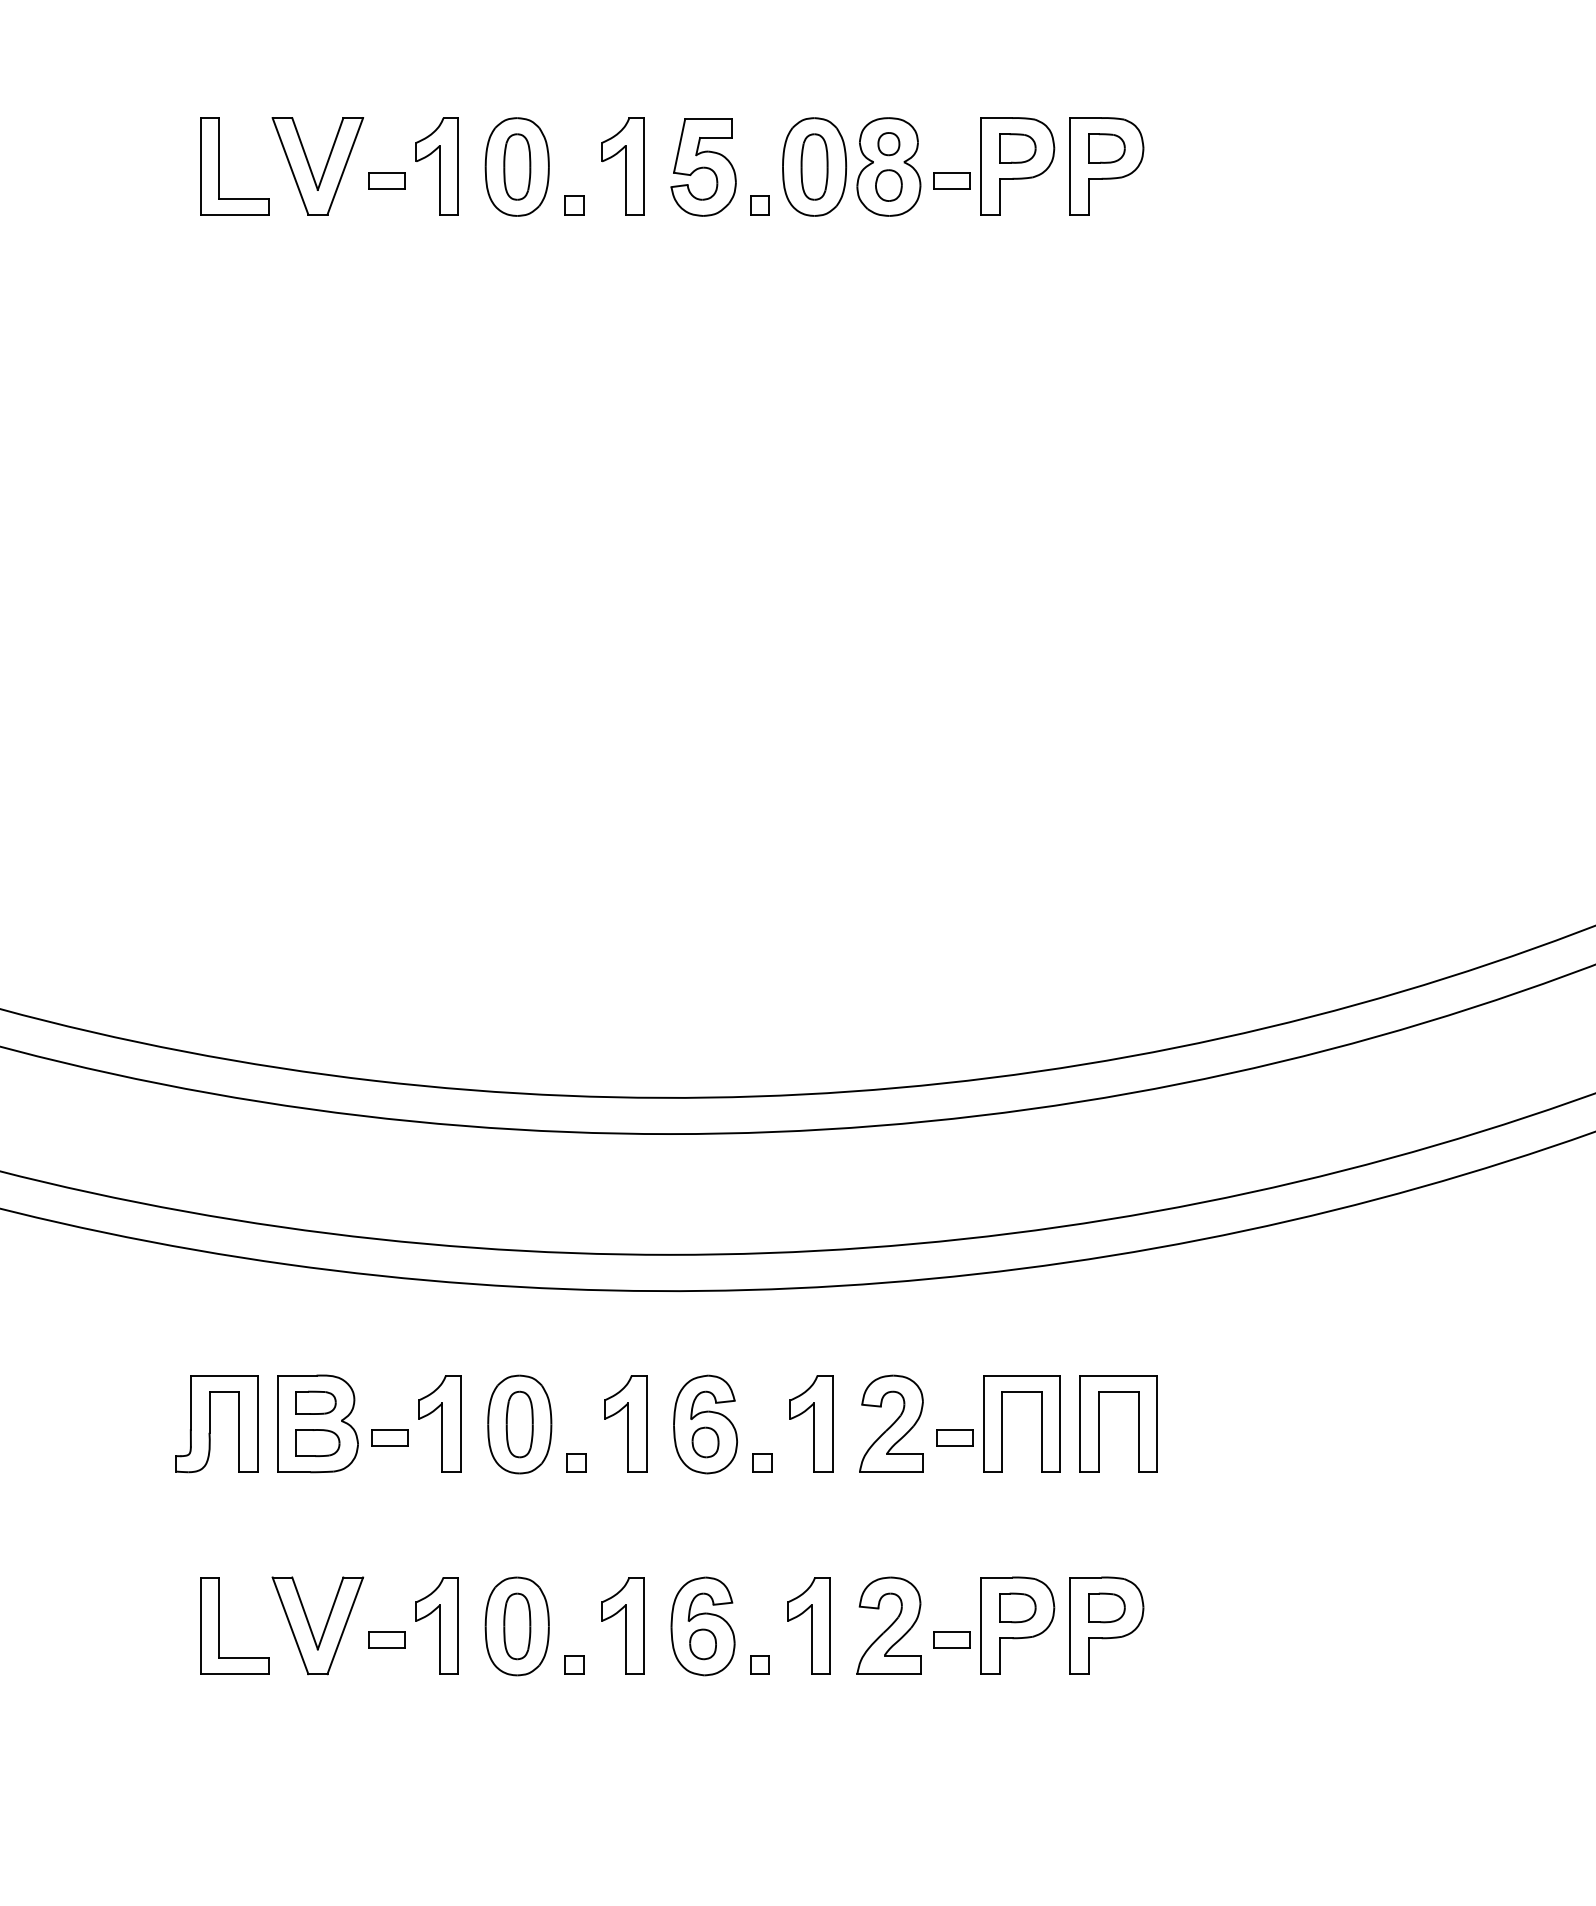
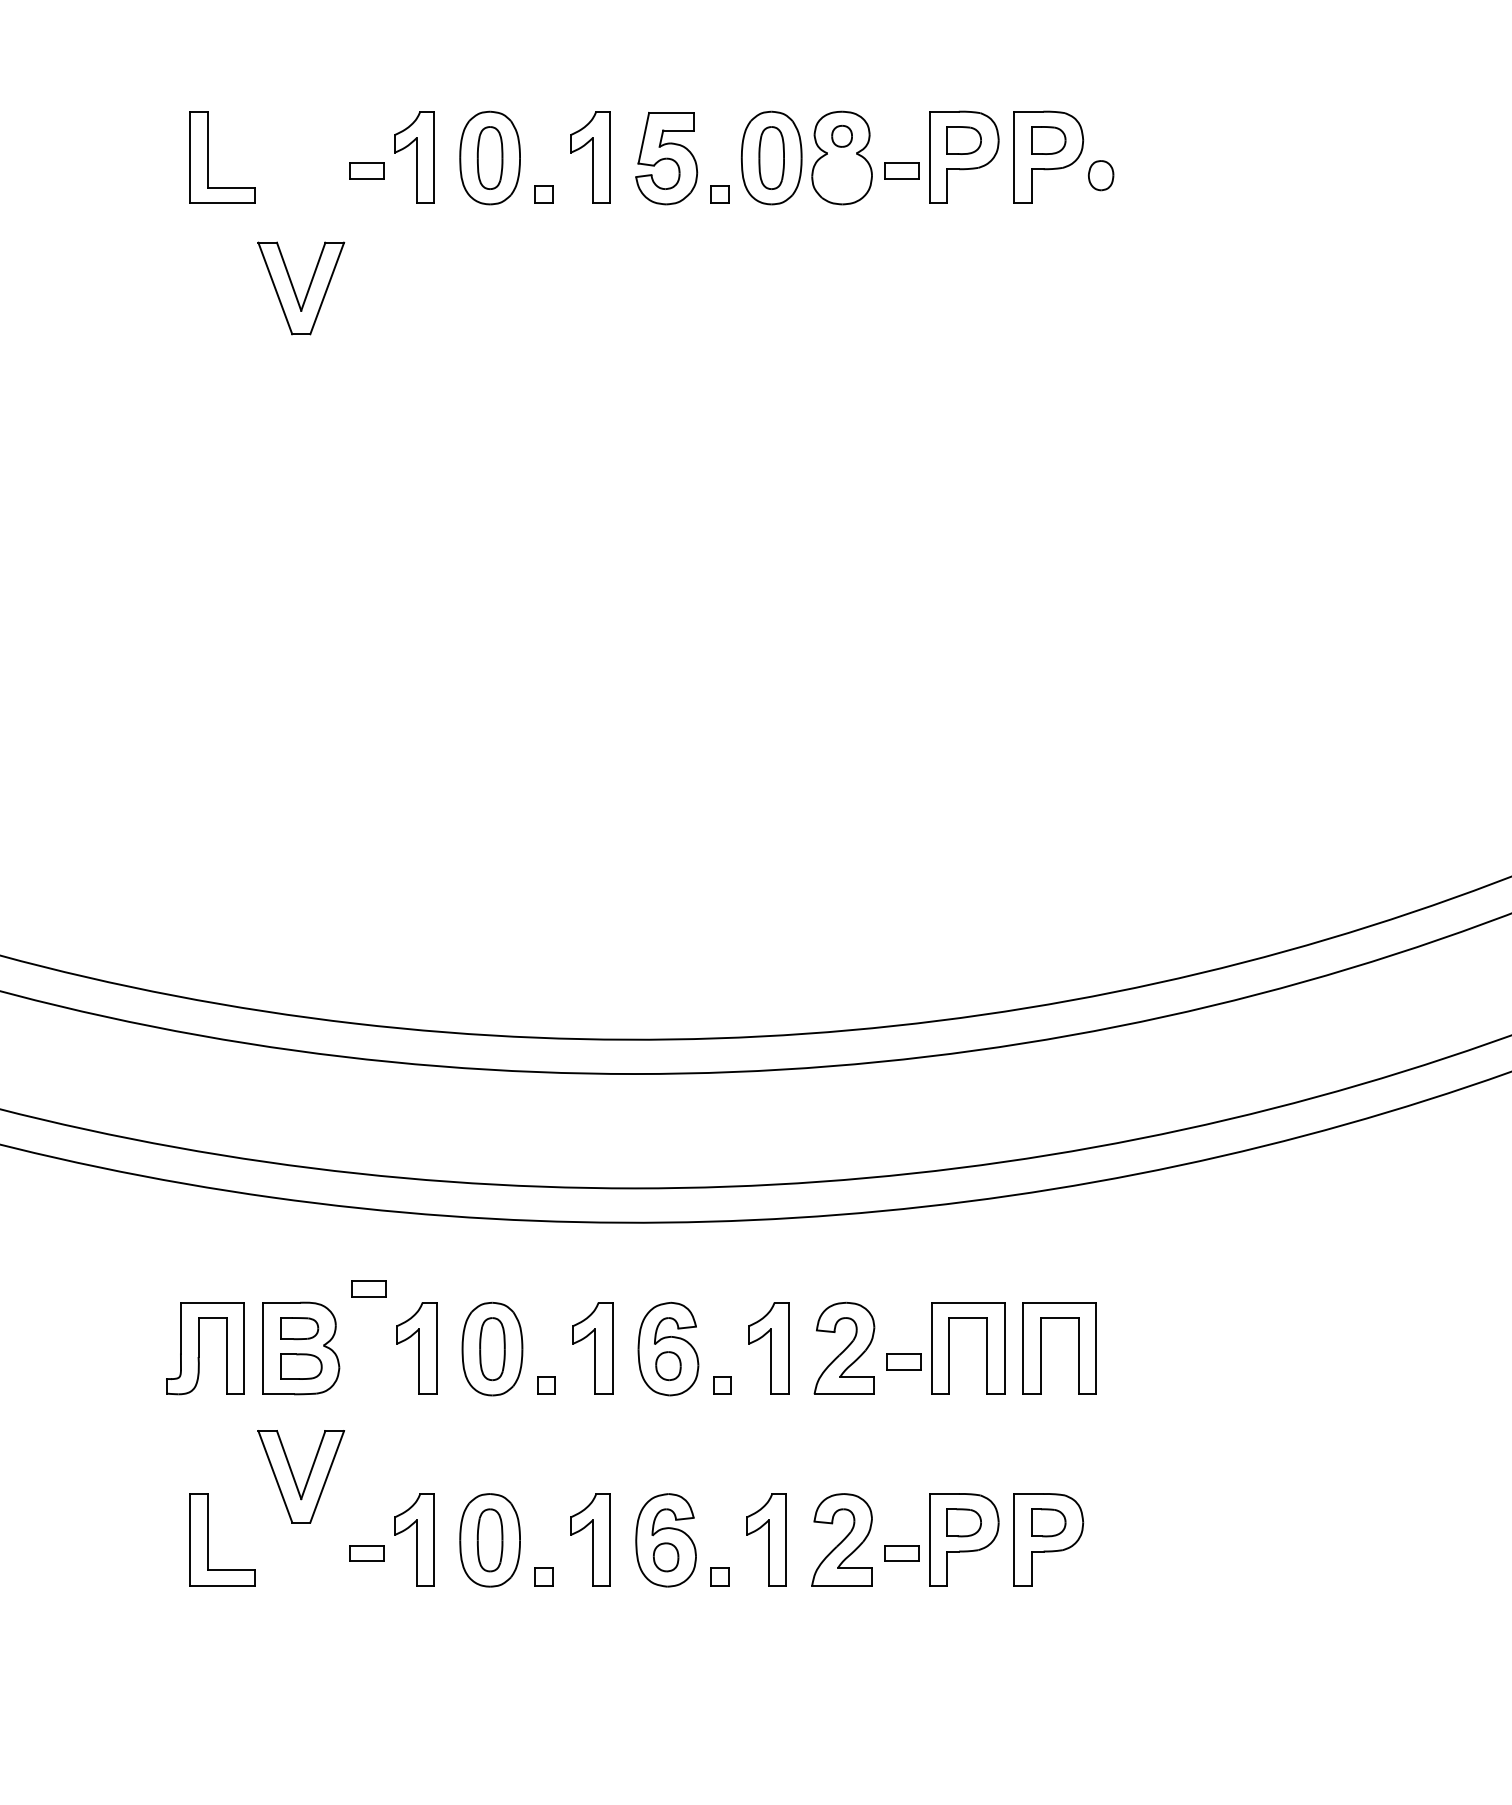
part: (324, 167) -> (307, 289), moved
part: (888, 185) -> (1100, 175), moved
part: (388, 1437) -> (368, 1288), moved
part: (324, 1627) -> (307, 1478), moved

